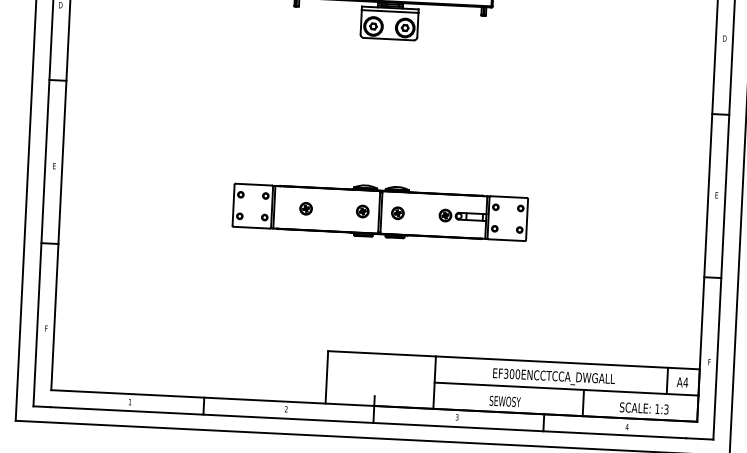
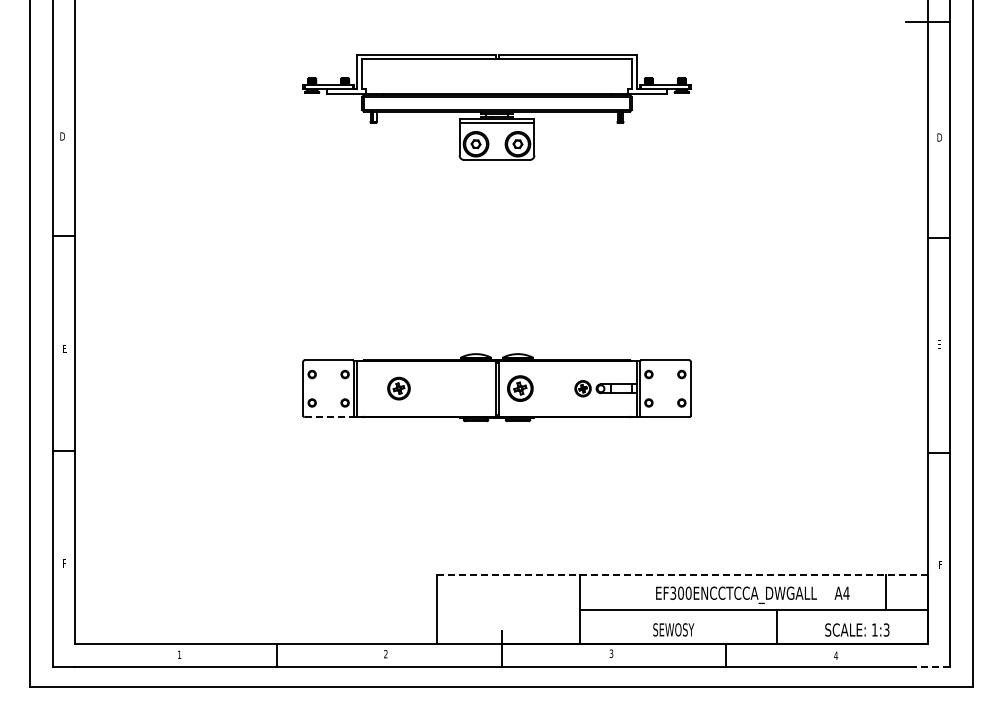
part: (305, 208) -> (398, 388), size x1.4
part: (362, 211) -> (473, 388), removed
part: (397, 213) -> (519, 388), size x1.6
line: (251, 227) -> (328, 417), solid -> dashed
line: (514, 359) -> (683, 574), solid -> dashed
text: (682, 381) -> (841, 592), moved
line: (699, 438) -> (932, 666), solid -> dashed

